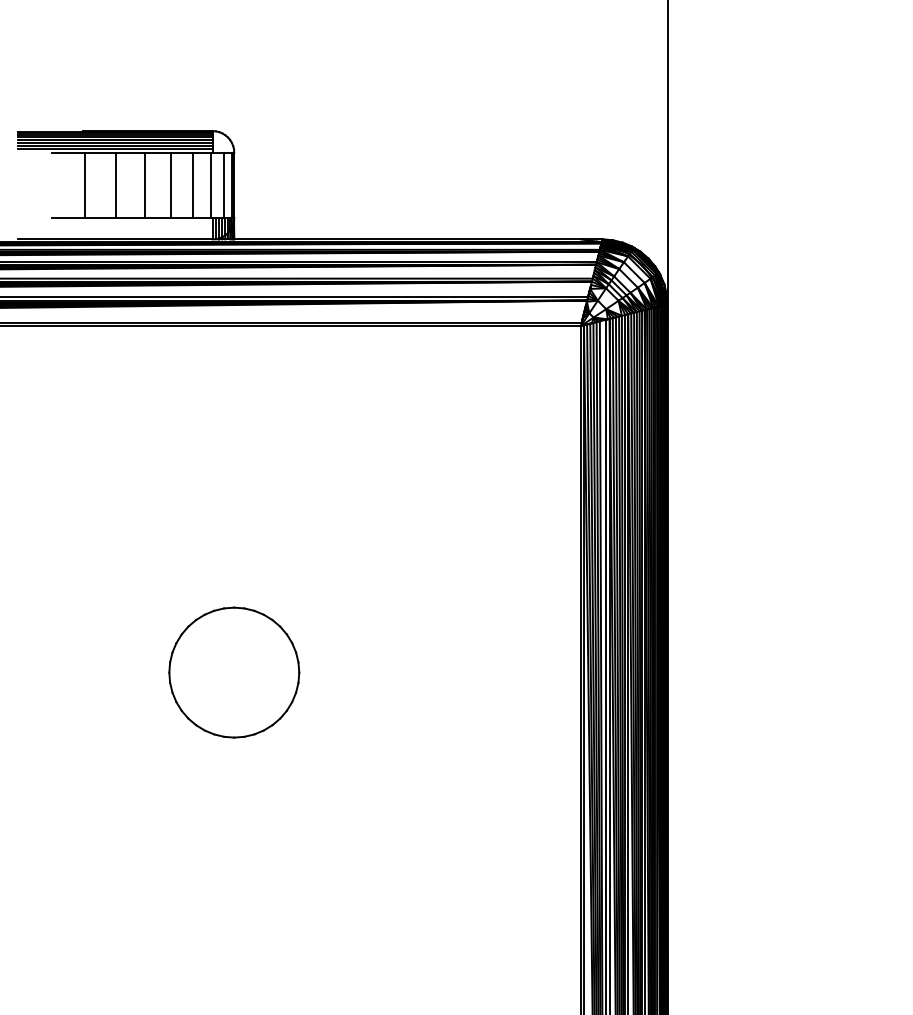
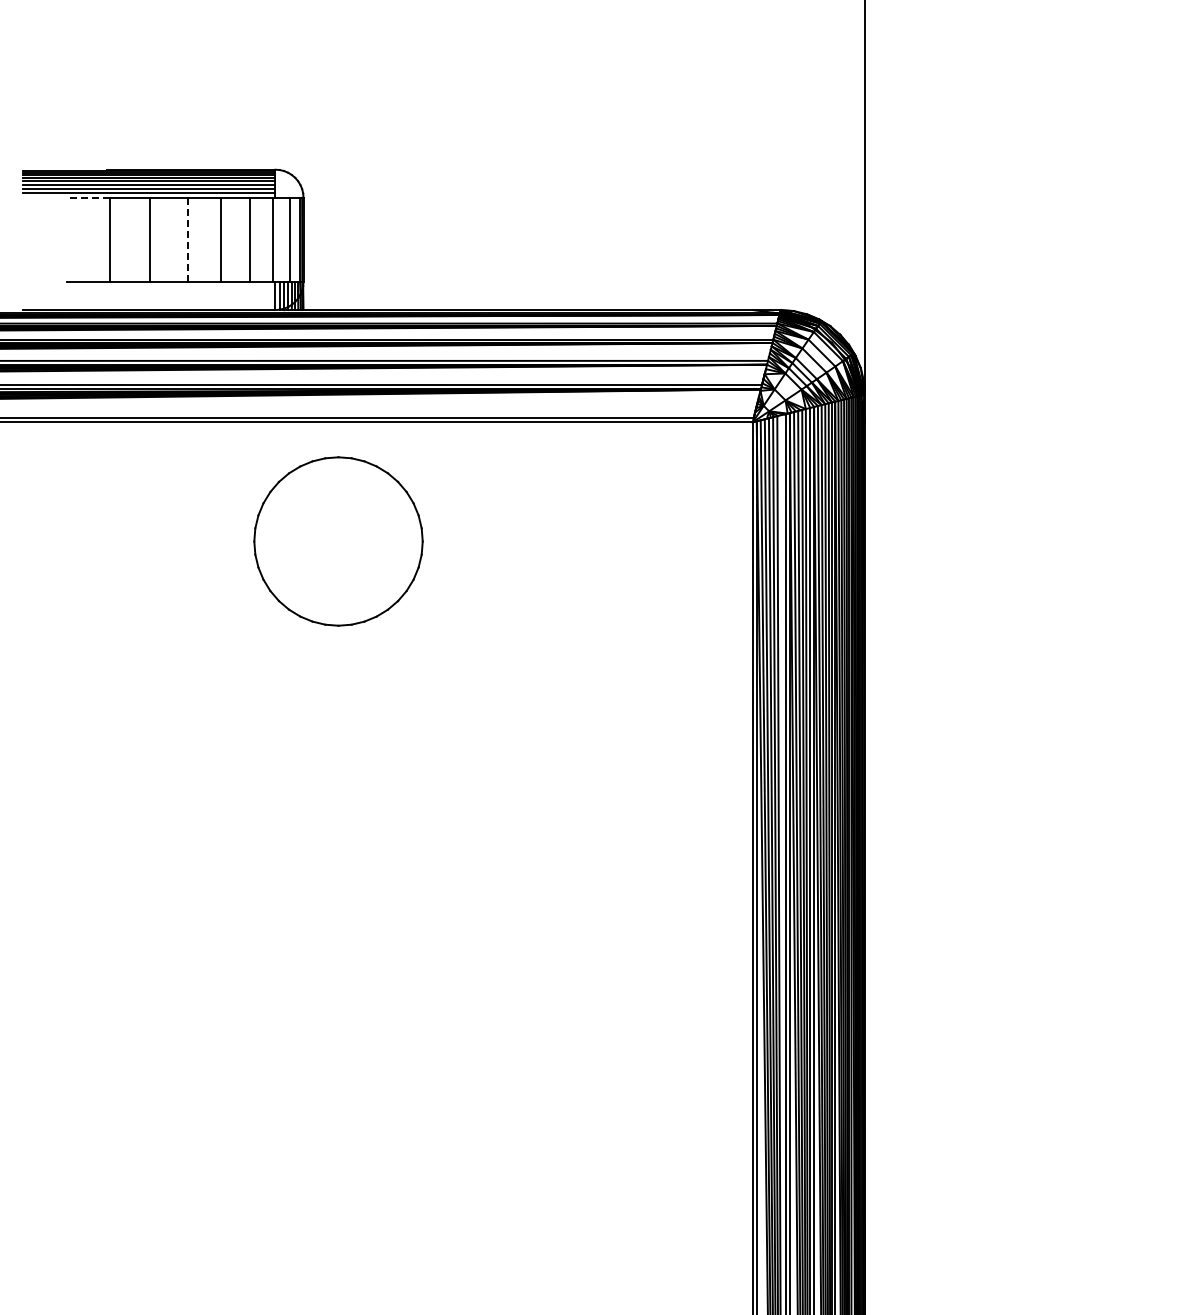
line: (67, 152) -> (87, 197), solid -> dashed
line: (144, 184) -> (187, 239), solid -> dashed
part: (234, 672) -> (338, 541), moved

